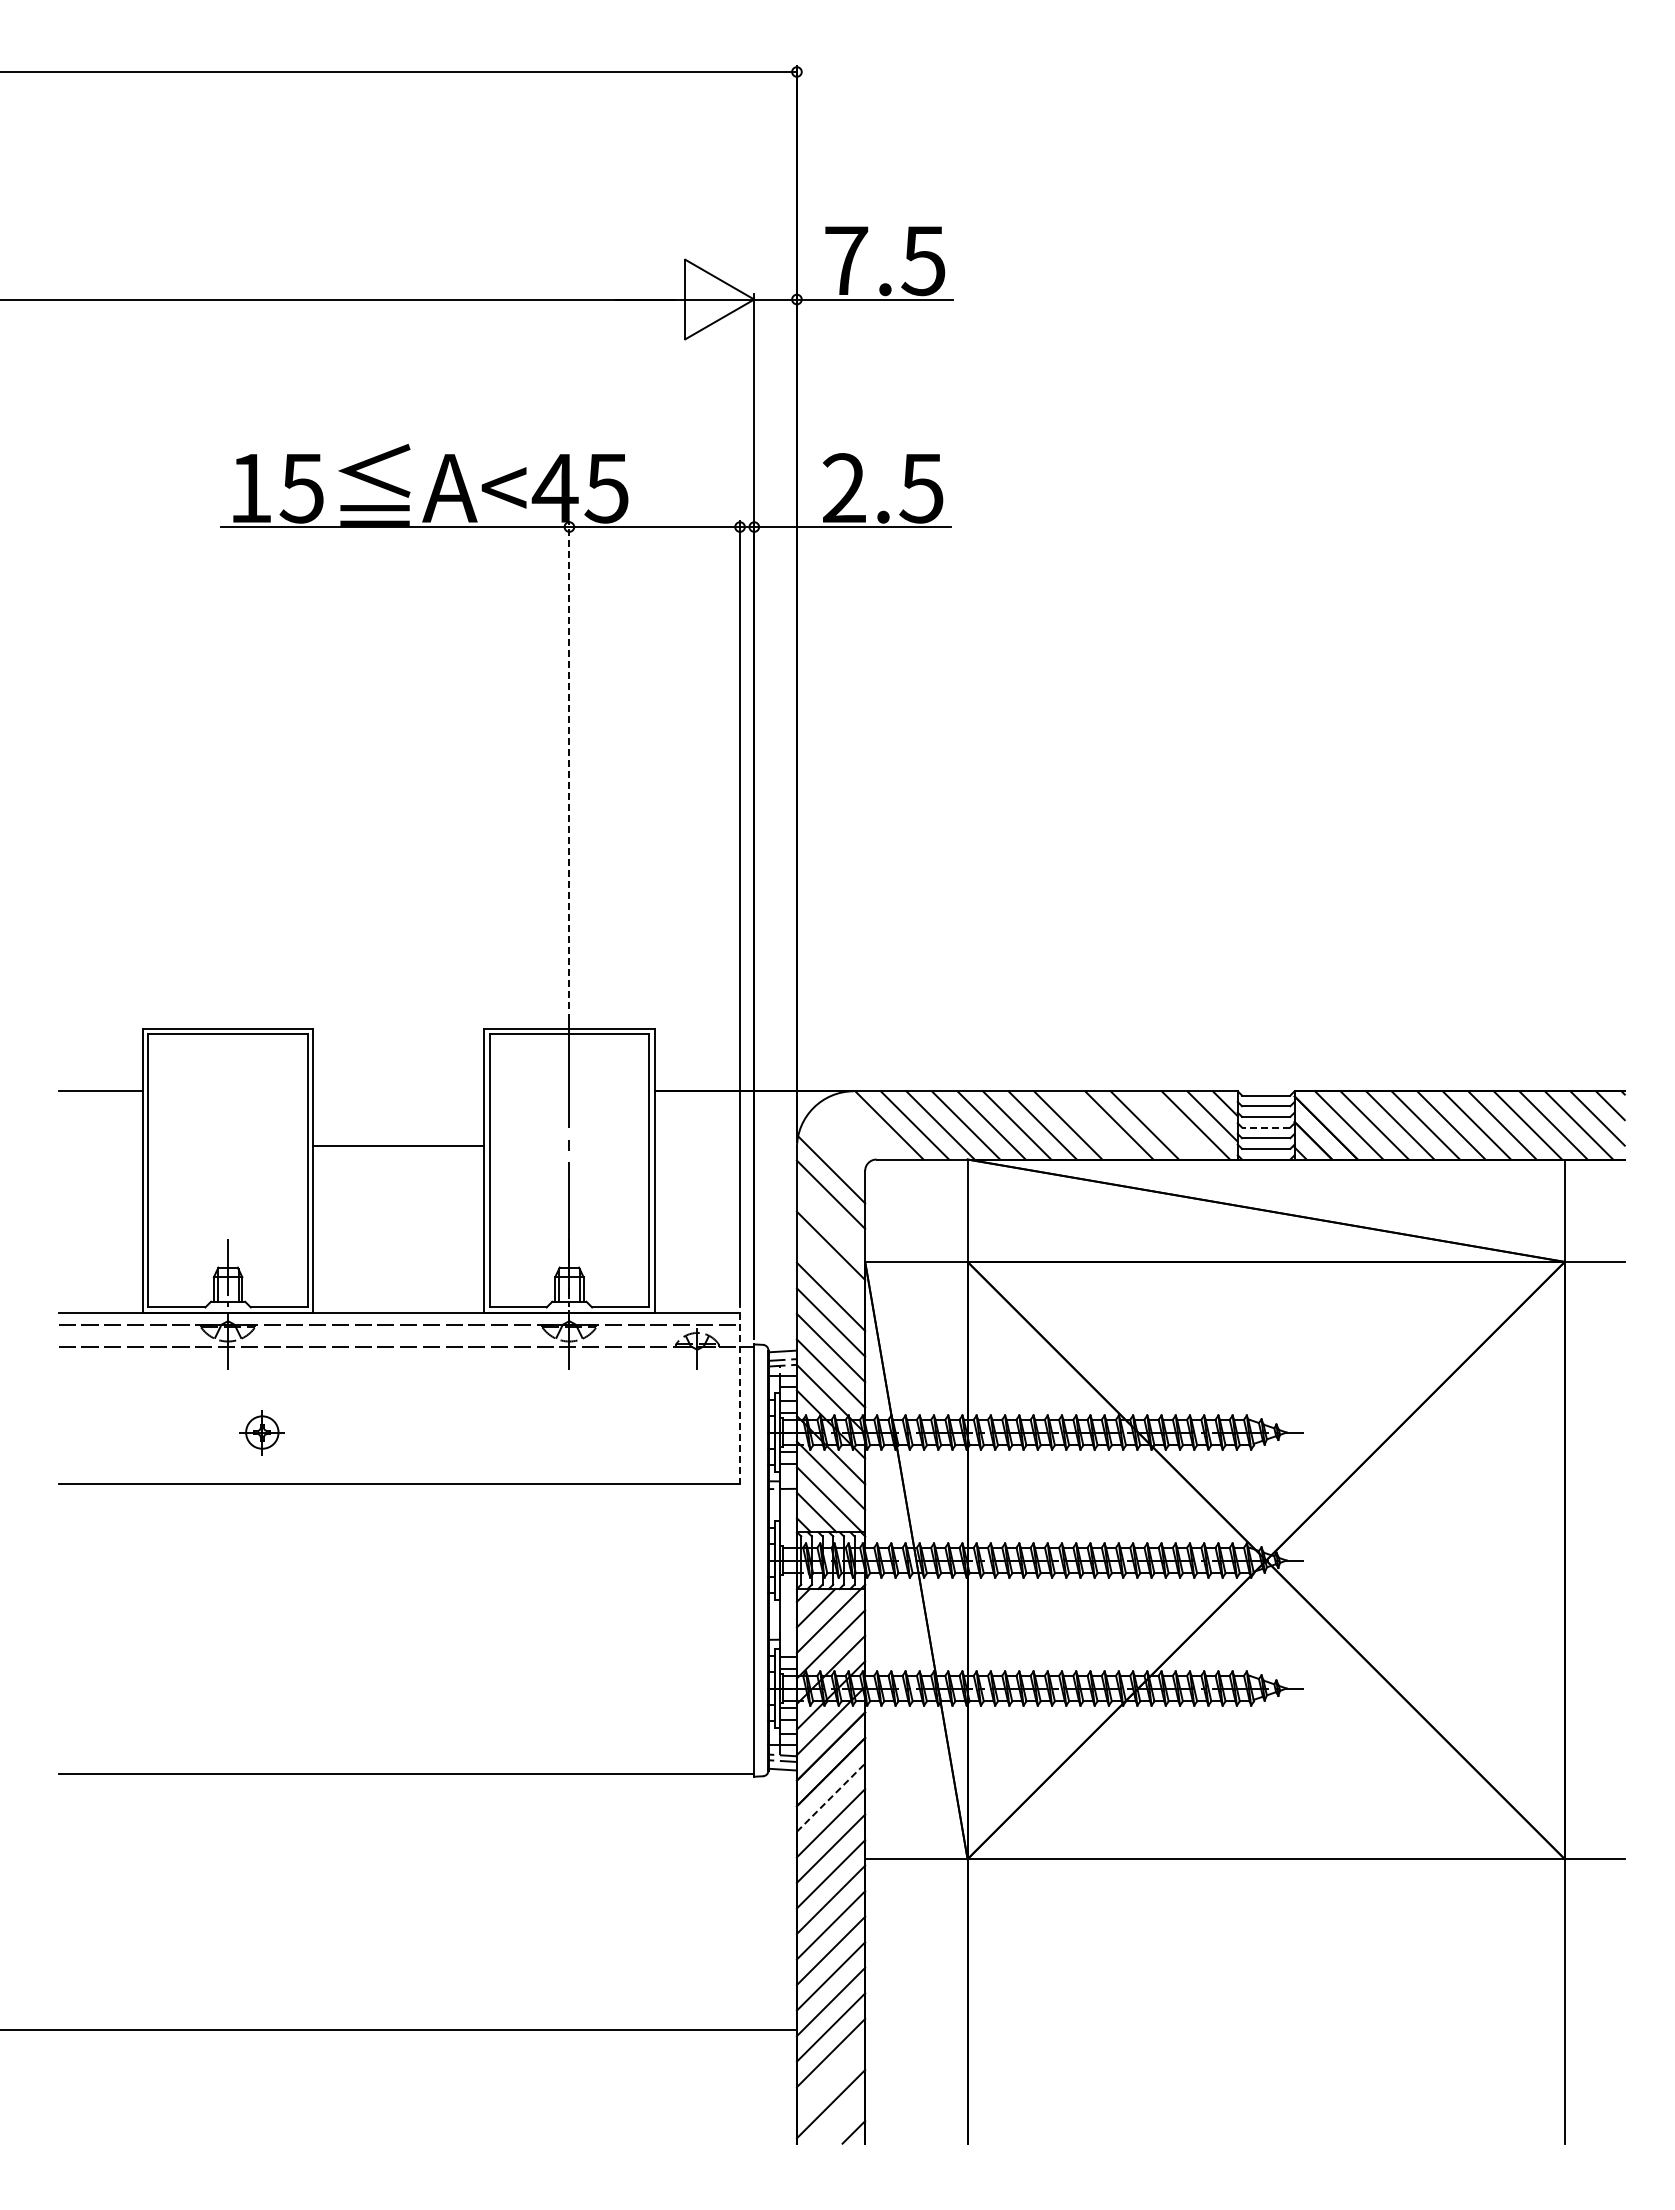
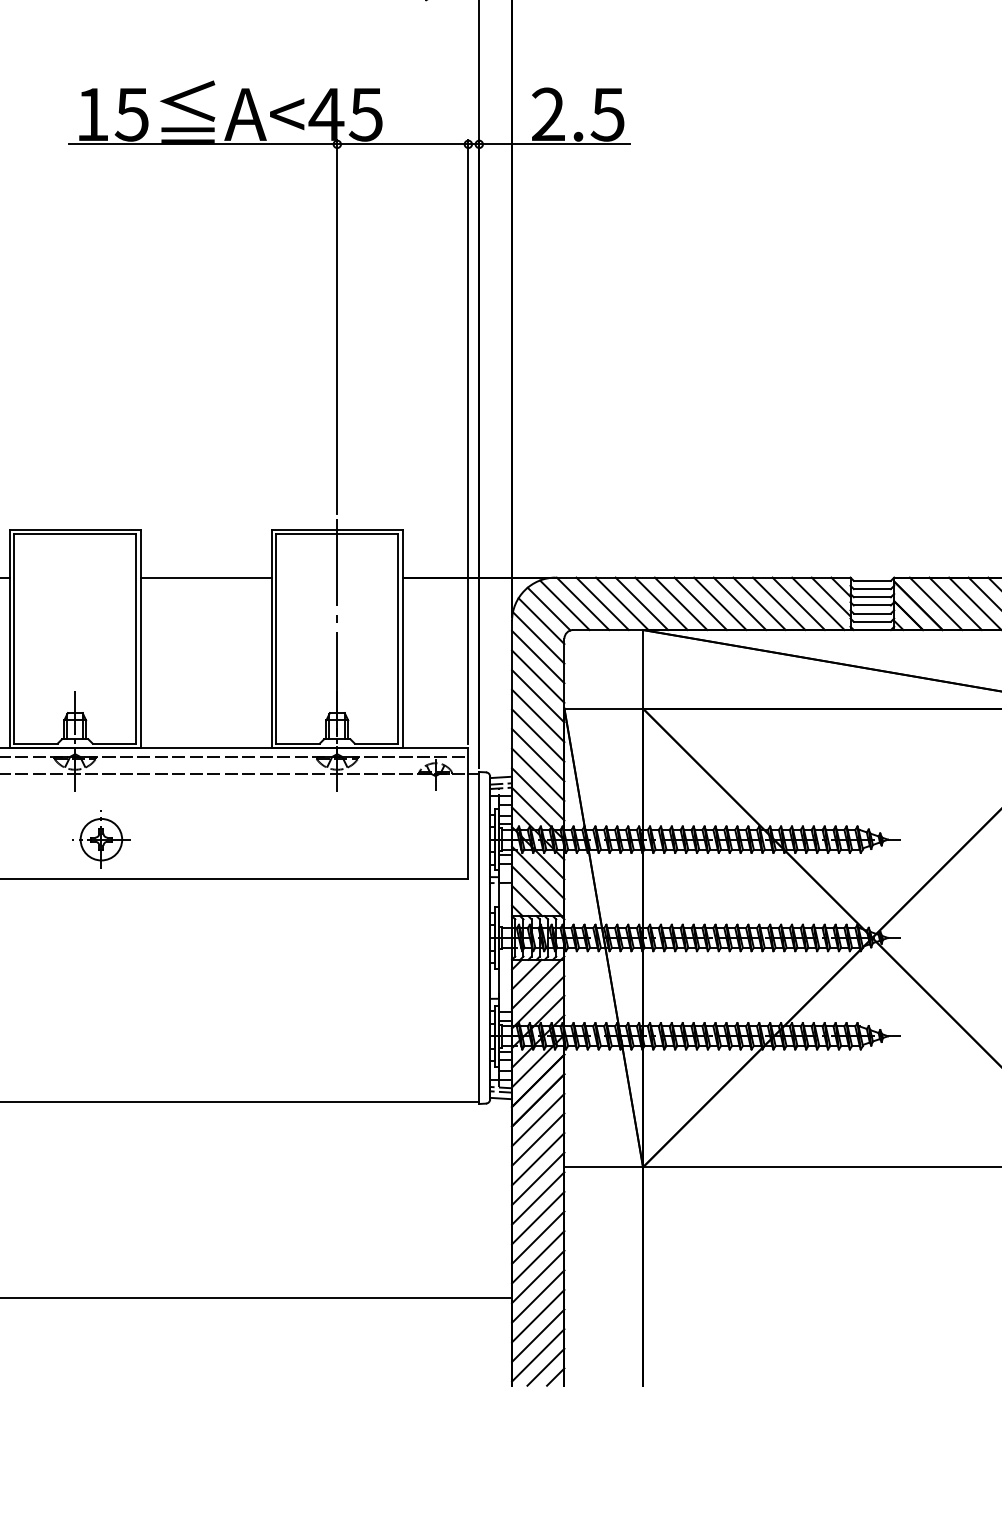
line: (569, 765) -> (337, 327), dashed -> solid
line: (1093, 1125) -> (739, 603), added
line: (1170, 1125) -> (798, 603), added
line: (865, 1127) -> (564, 605), added
line: (1265, 1127) -> (871, 605), dashed -> solid
line: (845, 1132) -> (549, 609), added
line: (398, 1146) -> (206, 577), moved
line: (835, 1147) -> (541, 620), added
line: (830, 1220) -> (537, 676), added
line: (830, 1271) -> (537, 716), added
line: (740, 1398) -> (468, 813), dashed -> solid
part: (262, 1432) -> (101, 839), size x1.67
line: (831, 1797) -> (538, 1119), dashed -> solid
line: (830, 2078) -> (537, 1335), added
line: (841, 2119) -> (546, 1367), added

